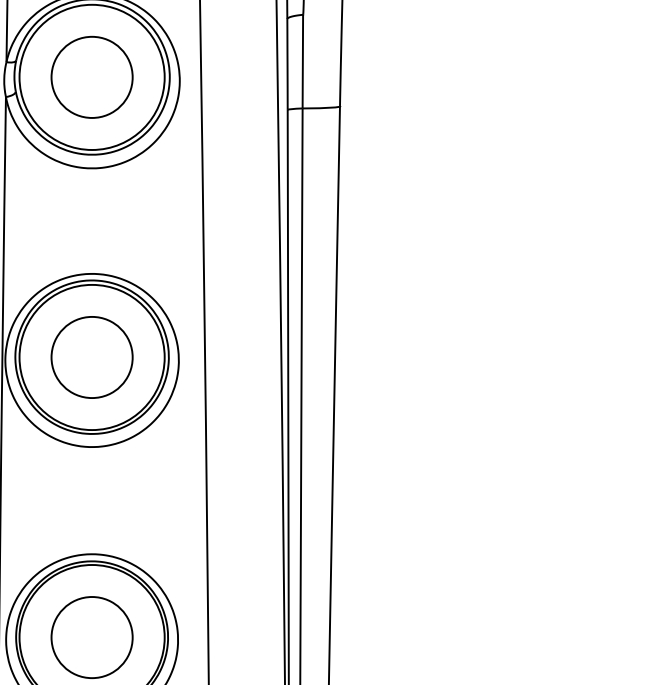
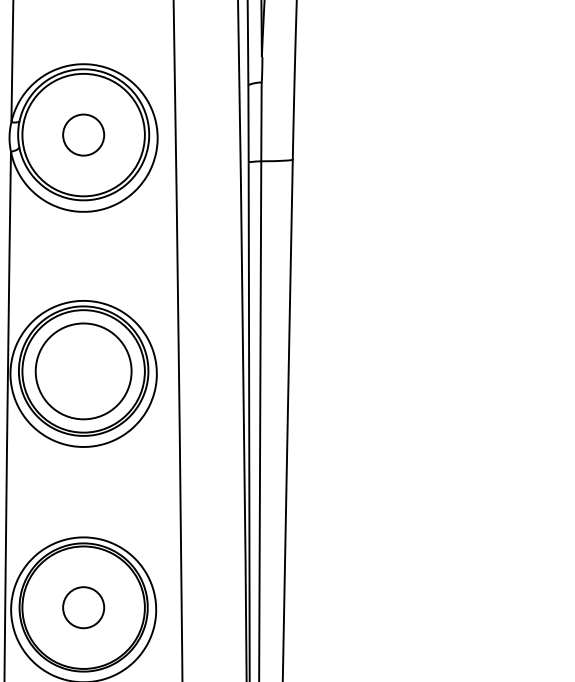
circle: (91, 76) -> (83, 134), size x0.6
circle: (91, 357) -> (83, 371), size x1.4
circle: (91, 637) -> (83, 607), size x0.6

